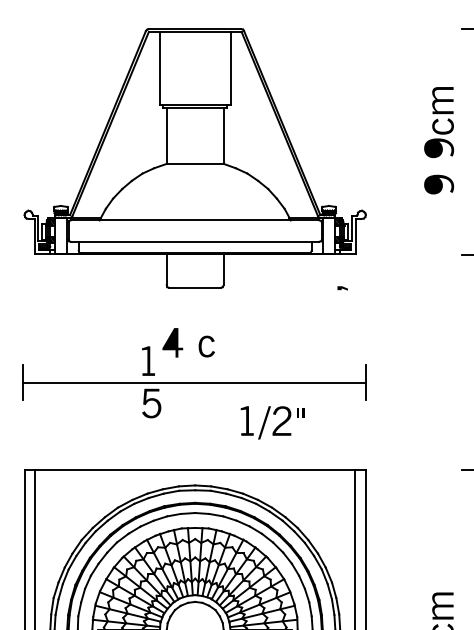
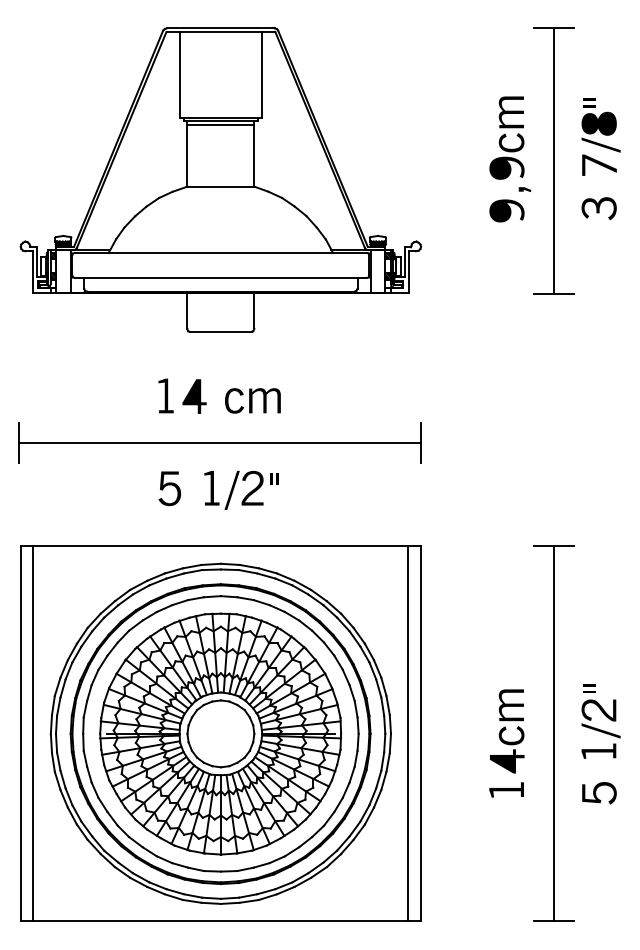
line: (194, 111) -> (220, 125), added
part: (342, 288) -> (524, 189), moved
fill: (232, 346) -> (264, 400), added
part: (147, 360) -> (165, 395), moved
part: (151, 403) -> (169, 488), moved
part: (276, 427) -> (246, 495), moved

